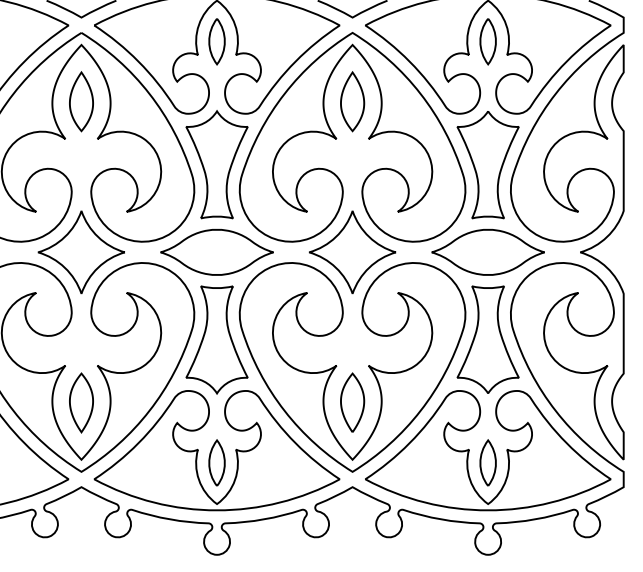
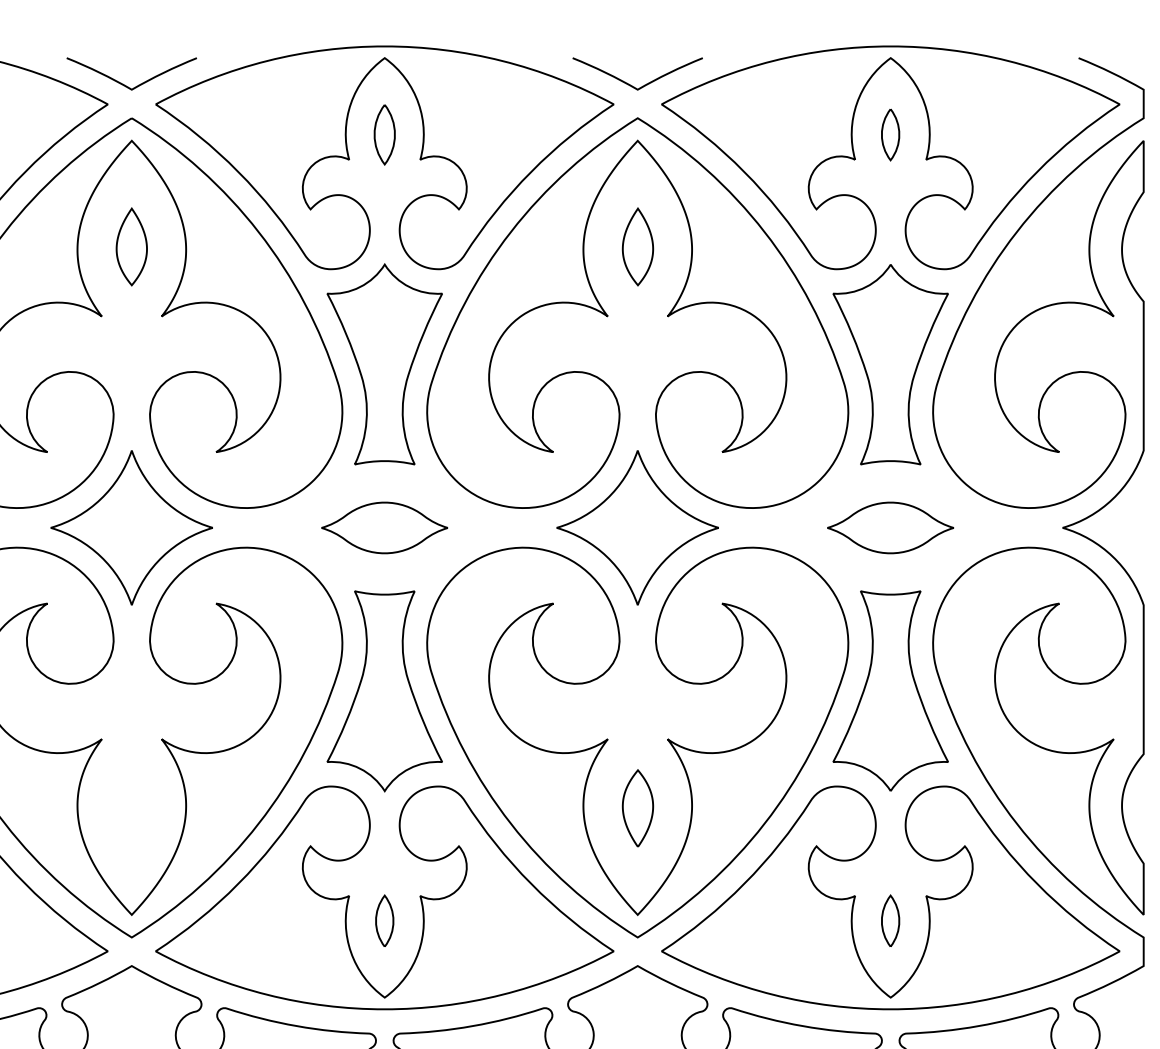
part: (216, 41) -> (383, 134), size x0.7
part: (487, 41) -> (889, 134), size x0.6
part: (81, 101) -> (131, 246), size x0.7
part: (352, 101) -> (637, 246), size x0.7
part: (216, 252) -> (383, 528), size x0.6
part: (487, 252) -> (889, 528), size x0.6
part: (81, 402) -> (131, 808), removed
part: (352, 402) -> (637, 808), size x0.7
part: (216, 462) -> (383, 920), size x0.6
part: (487, 462) -> (889, 920), size x0.6

